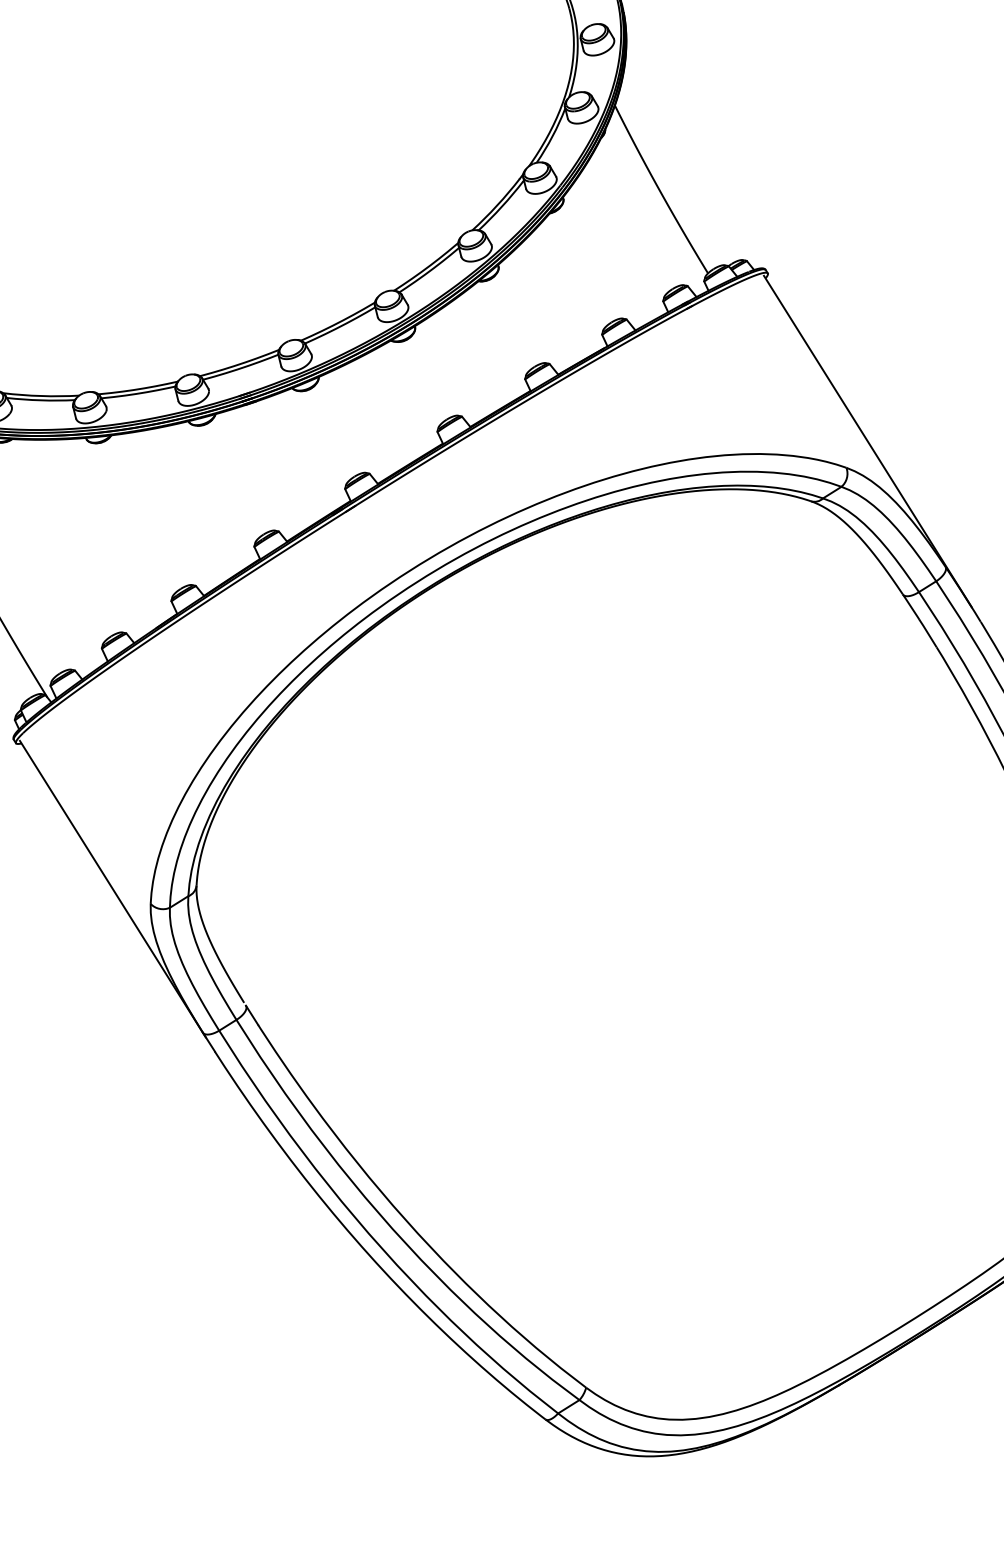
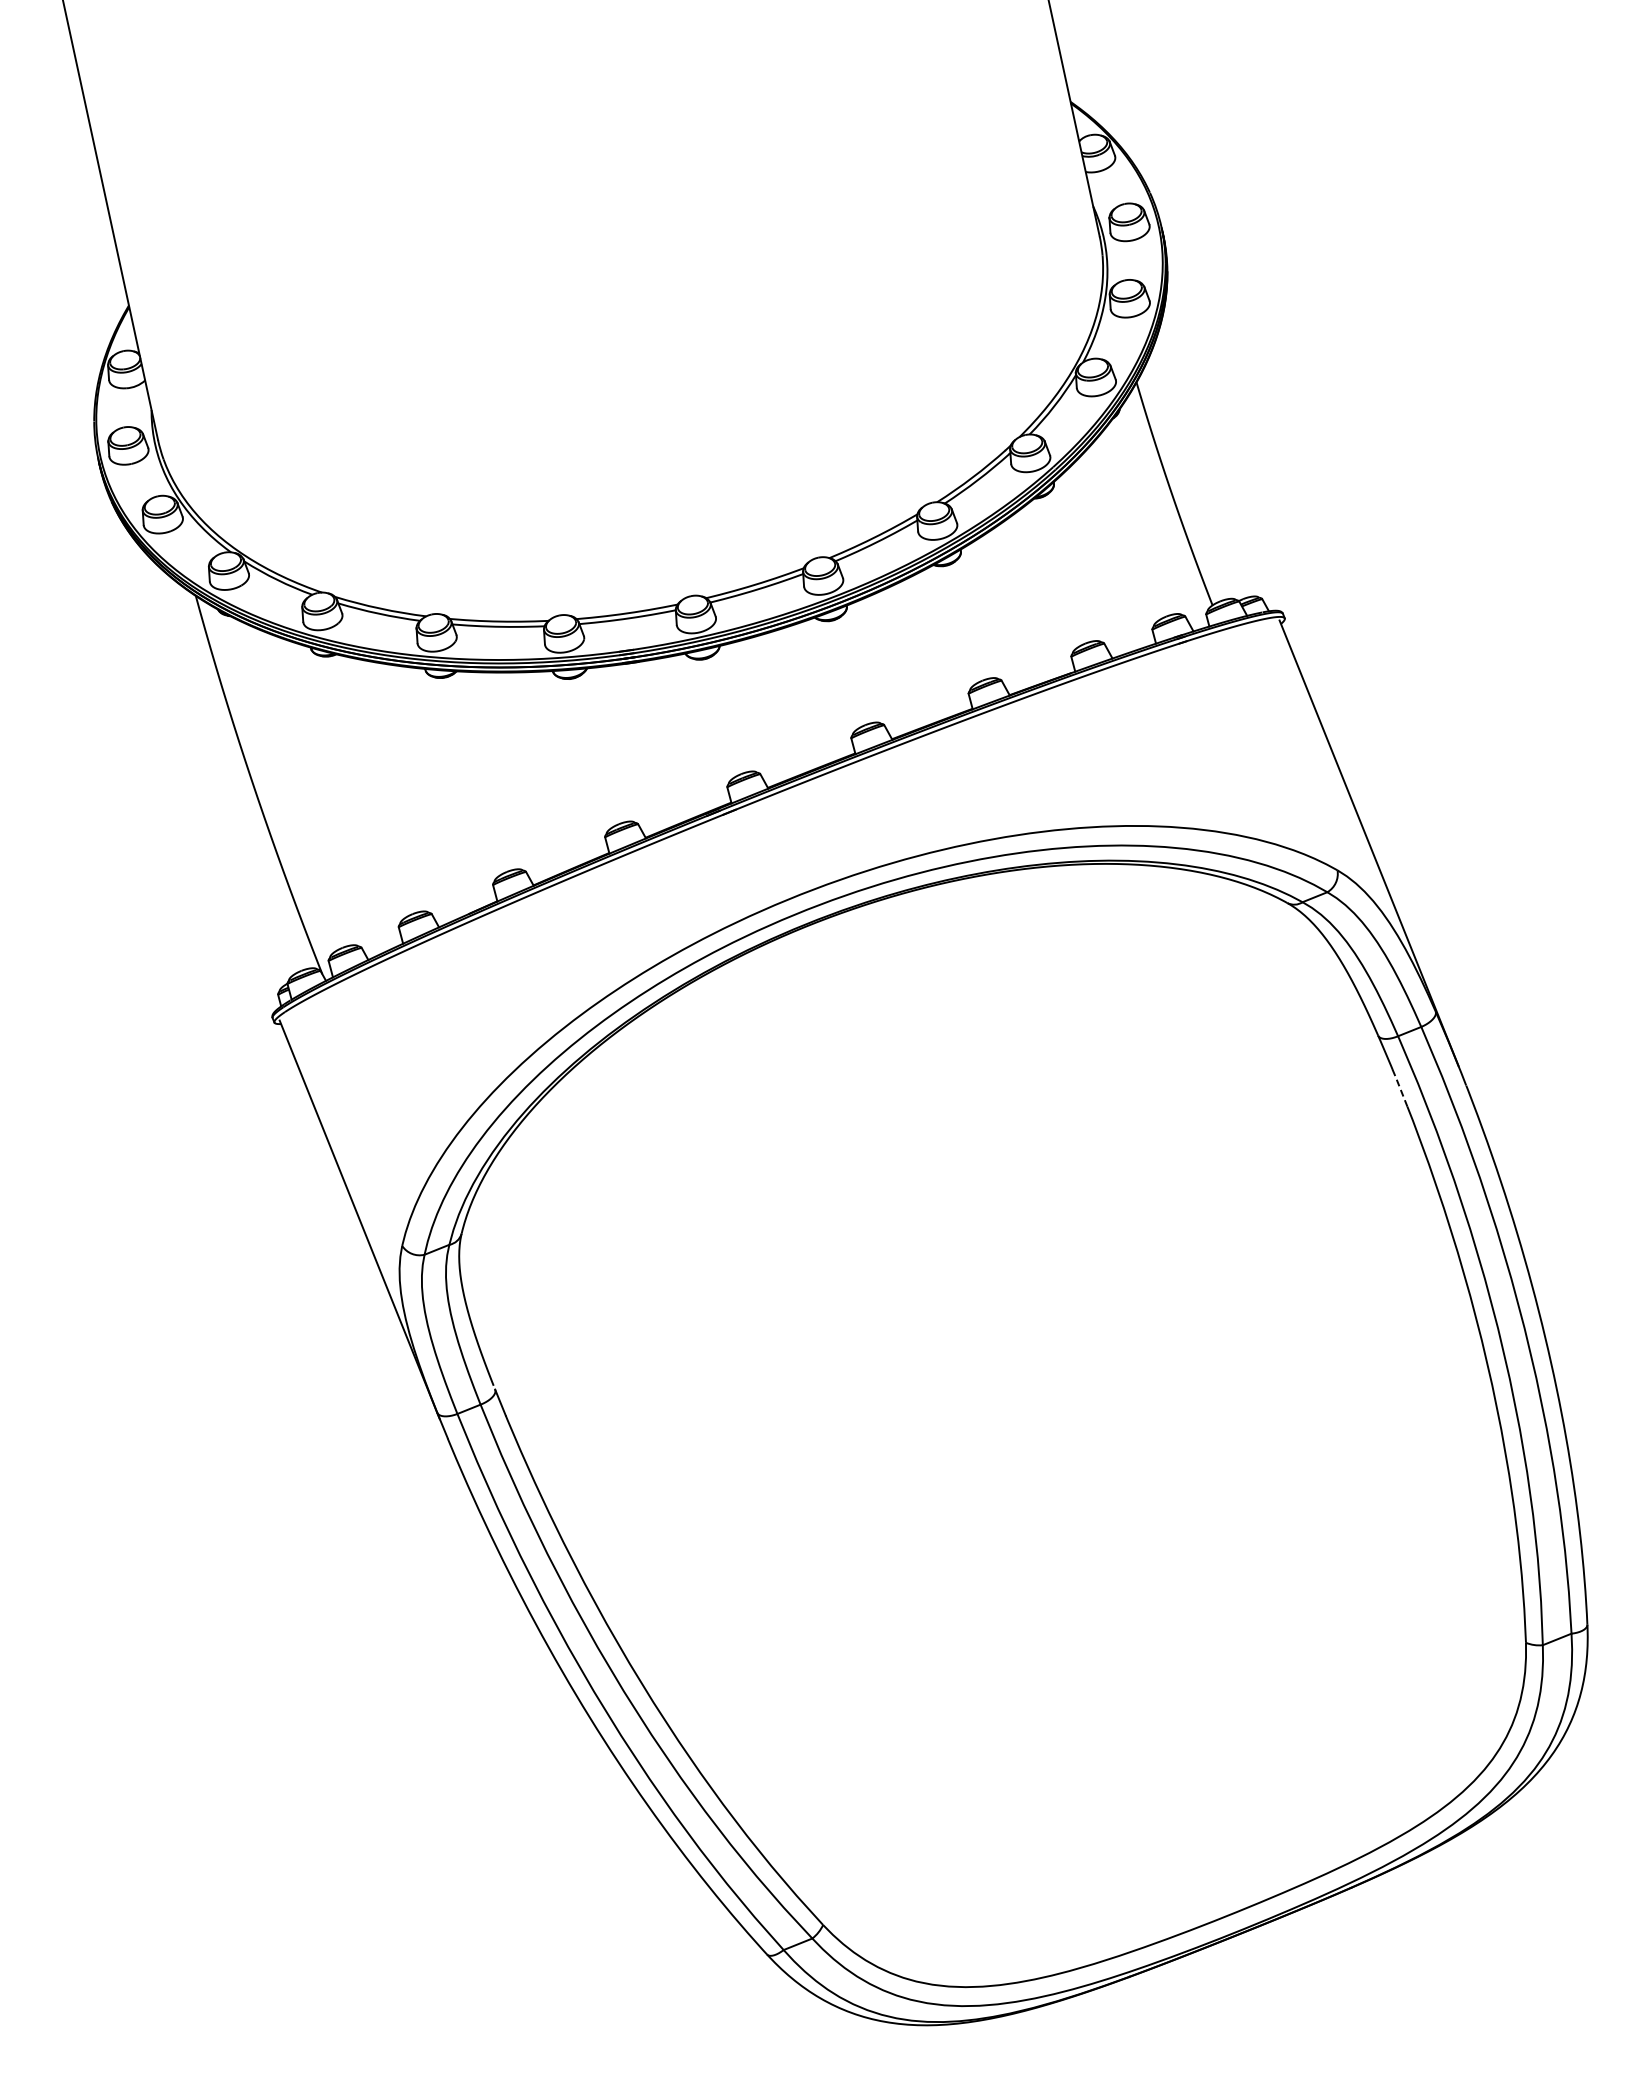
line: (927, 633) -> (1399, 1087), solid -> dashed

